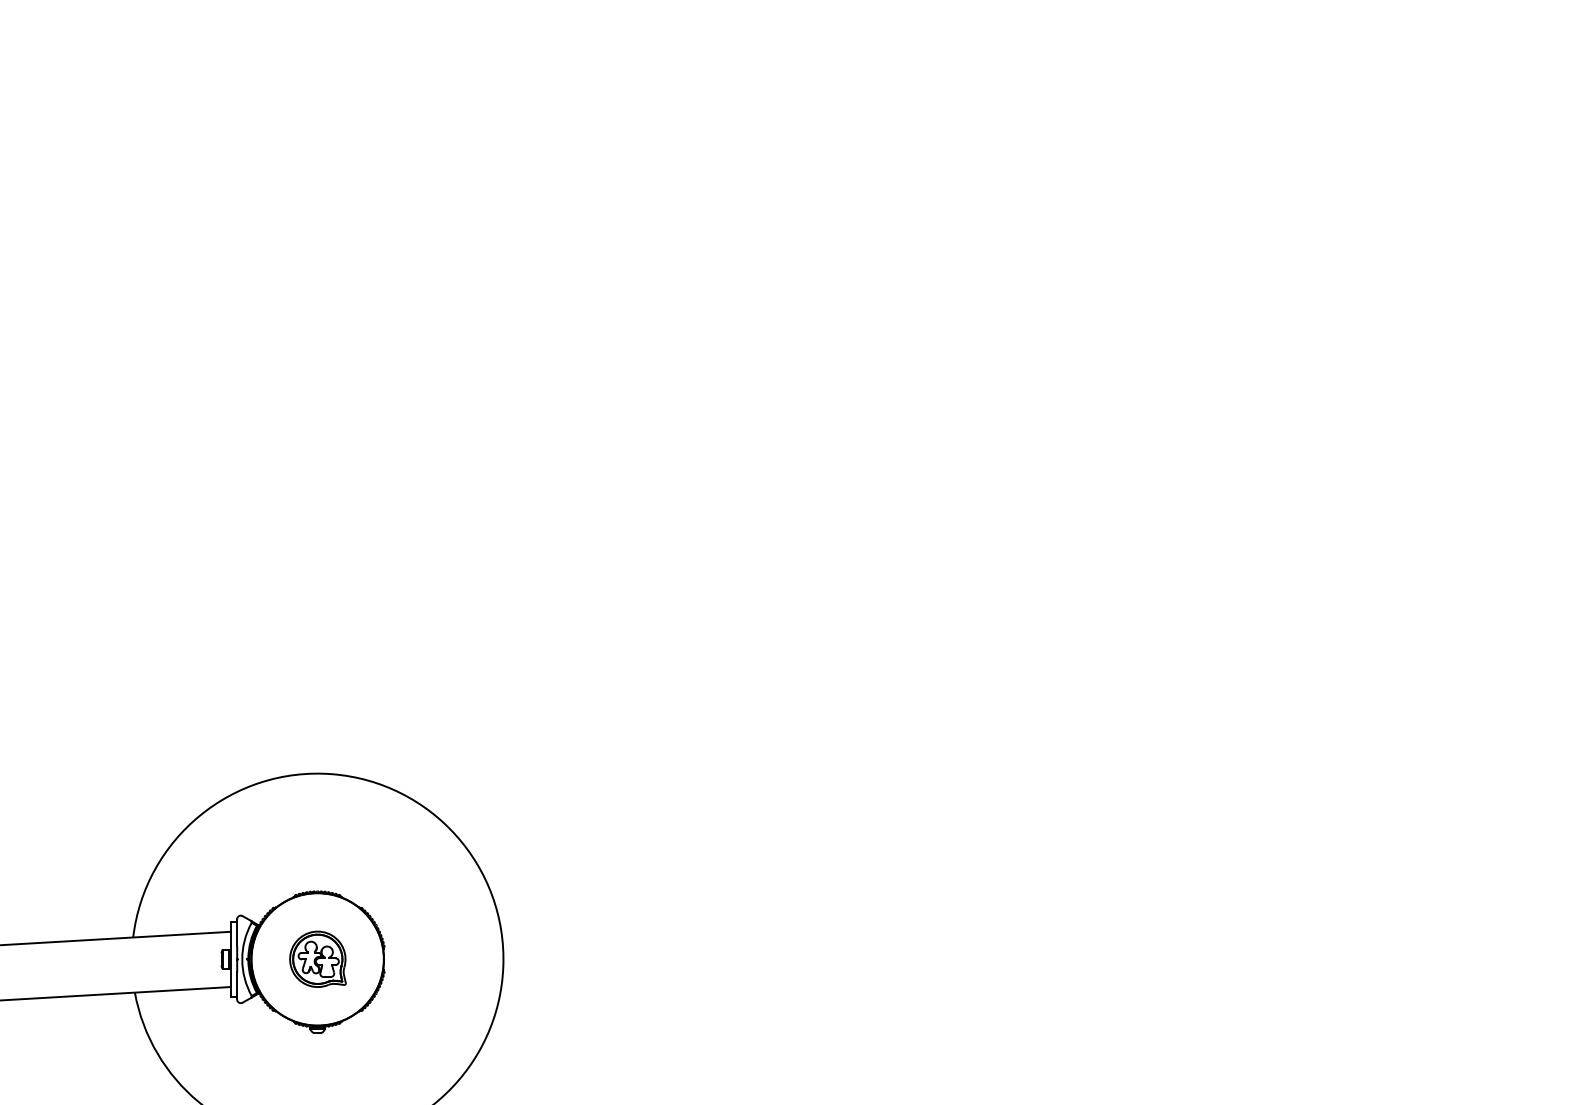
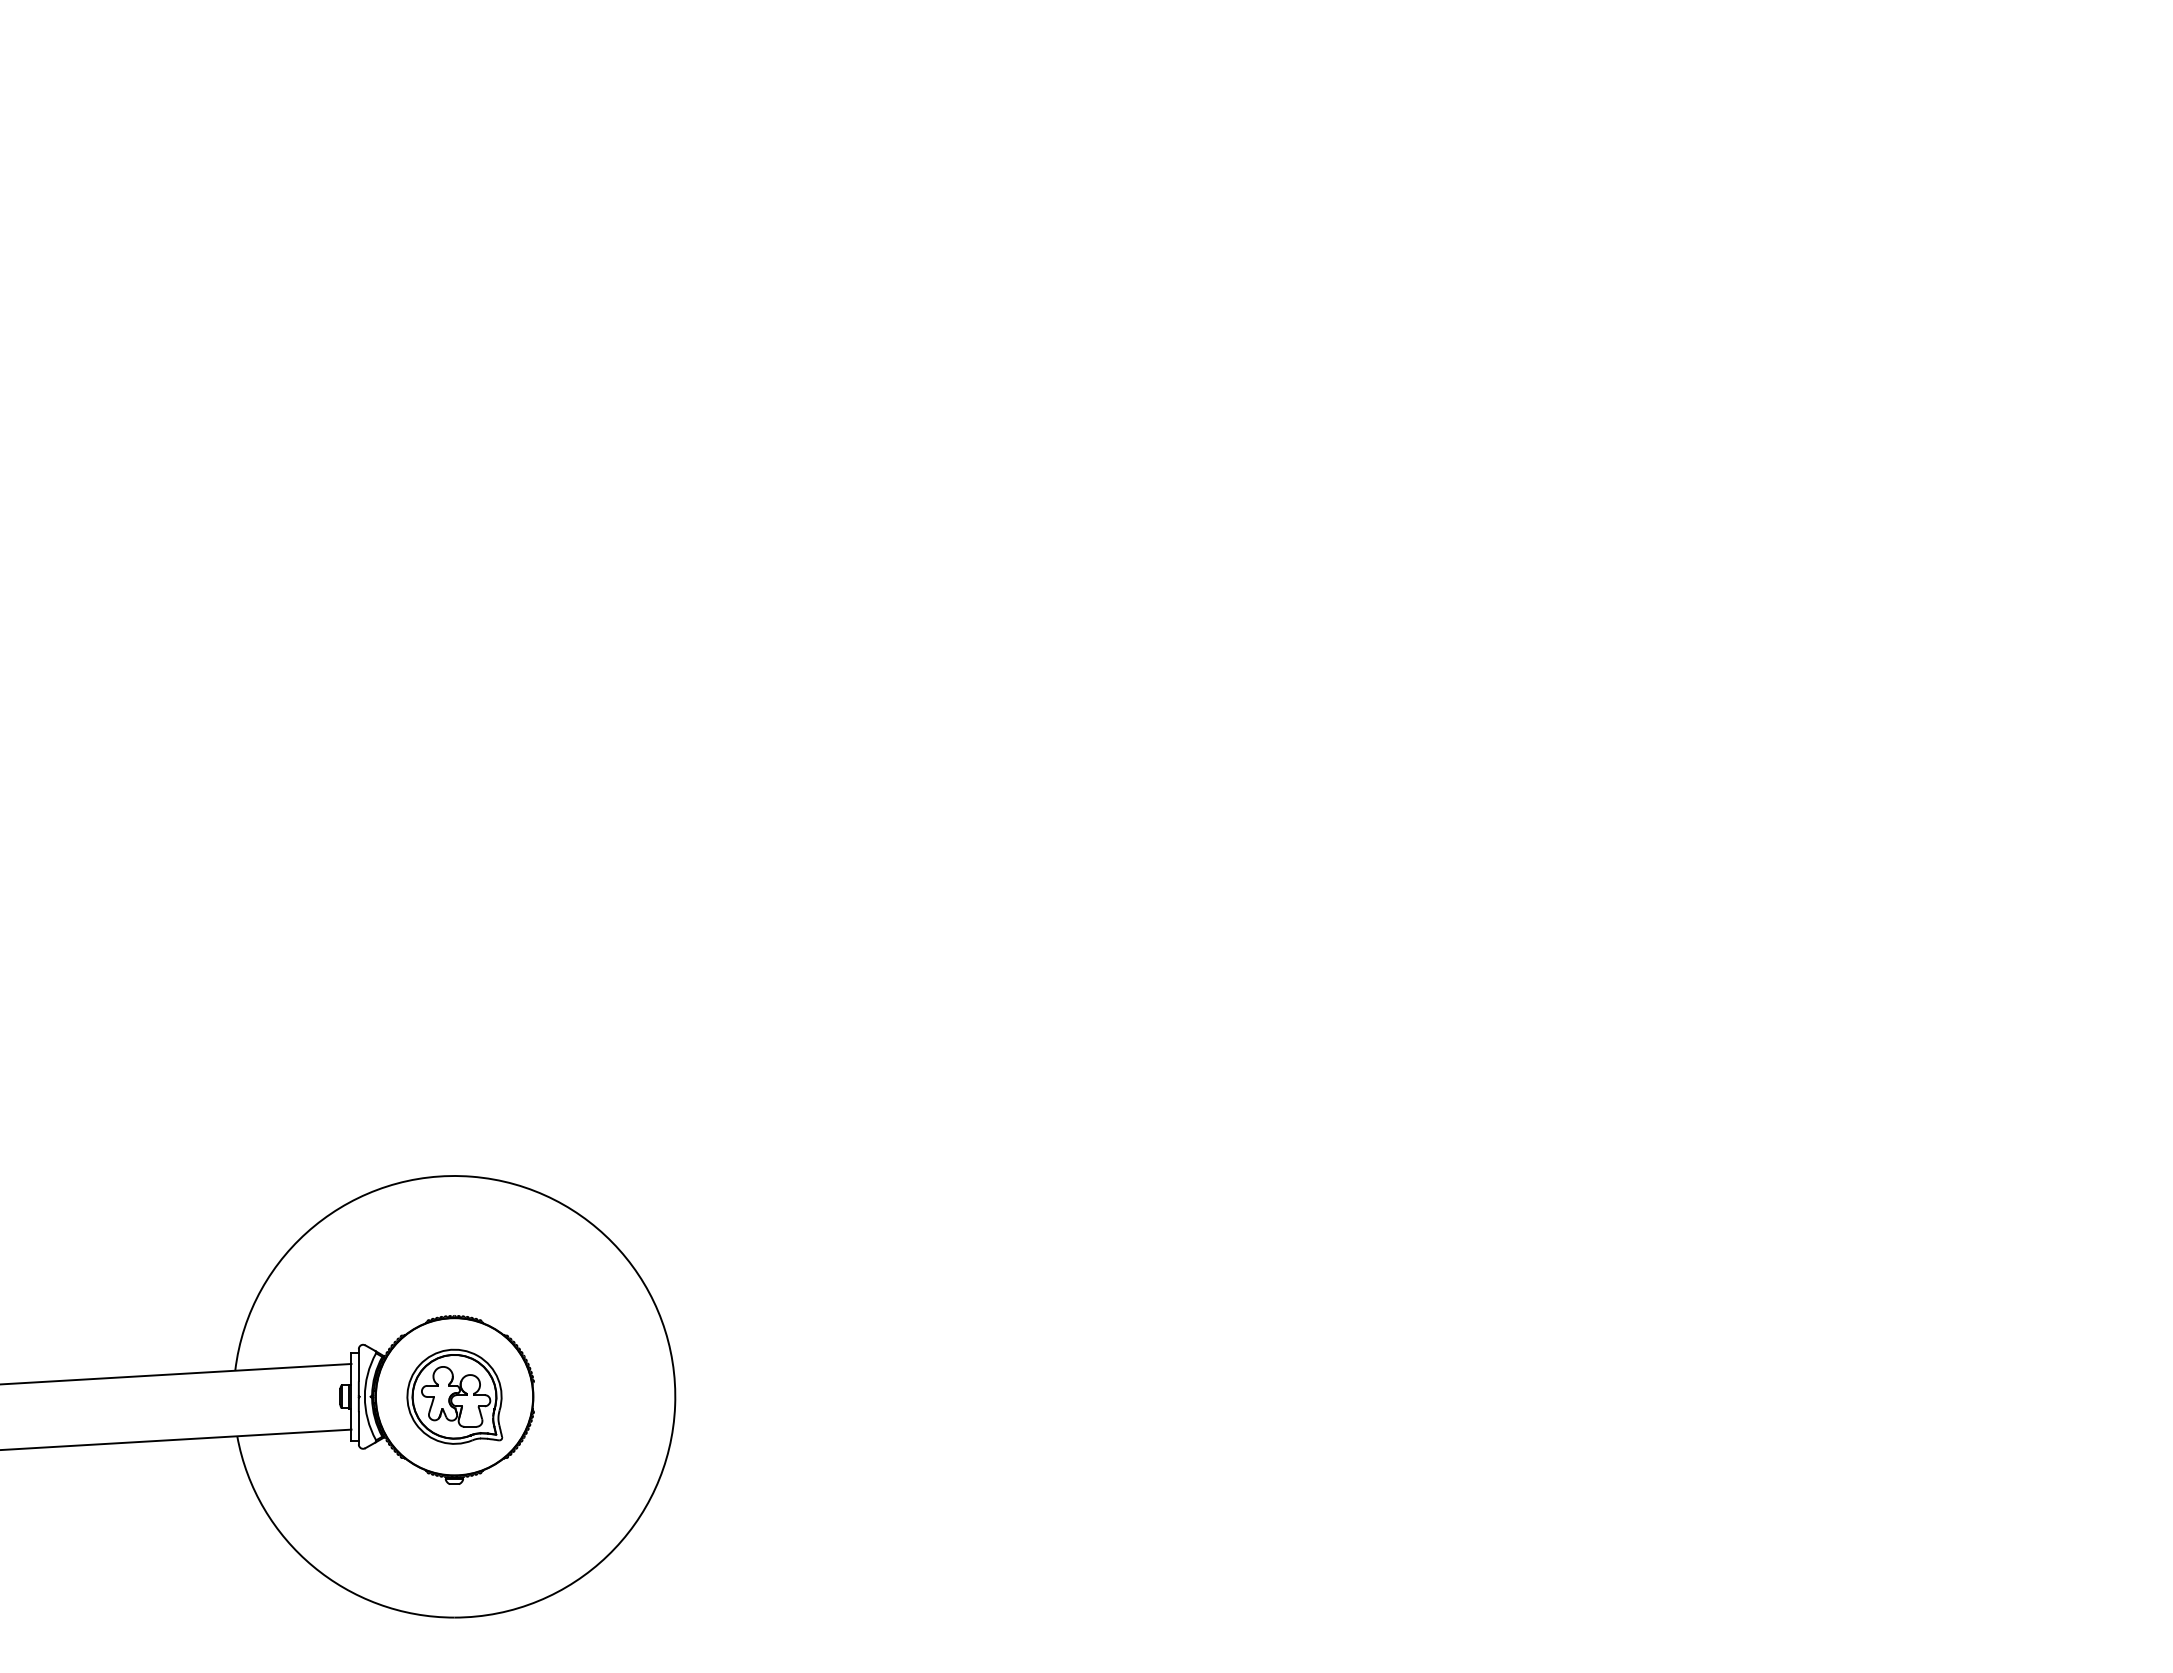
part: (317, 959) -> (454, 1396), size x1.43

